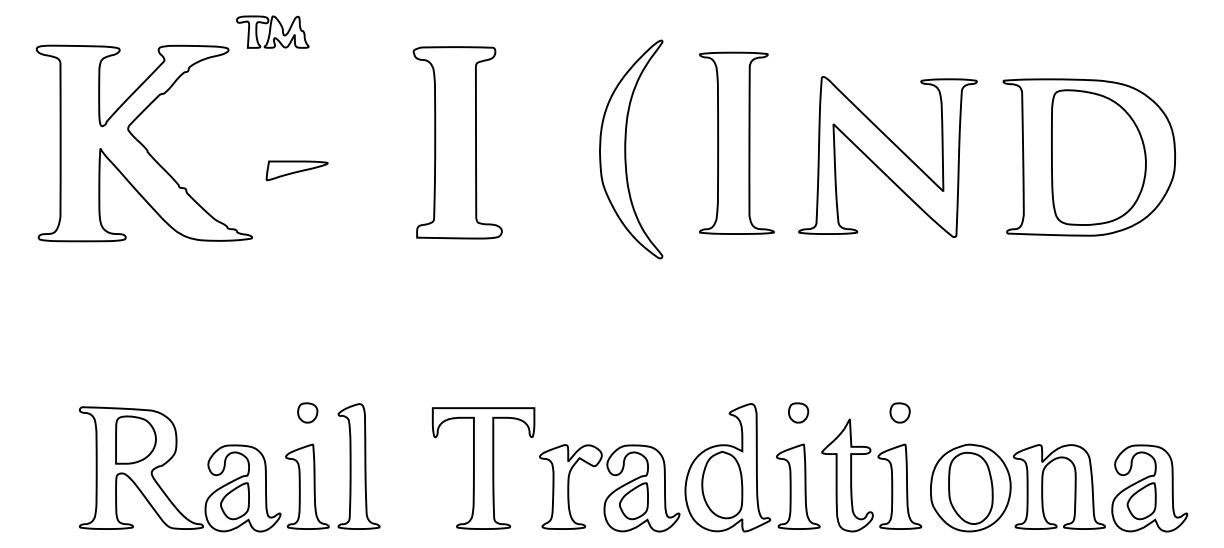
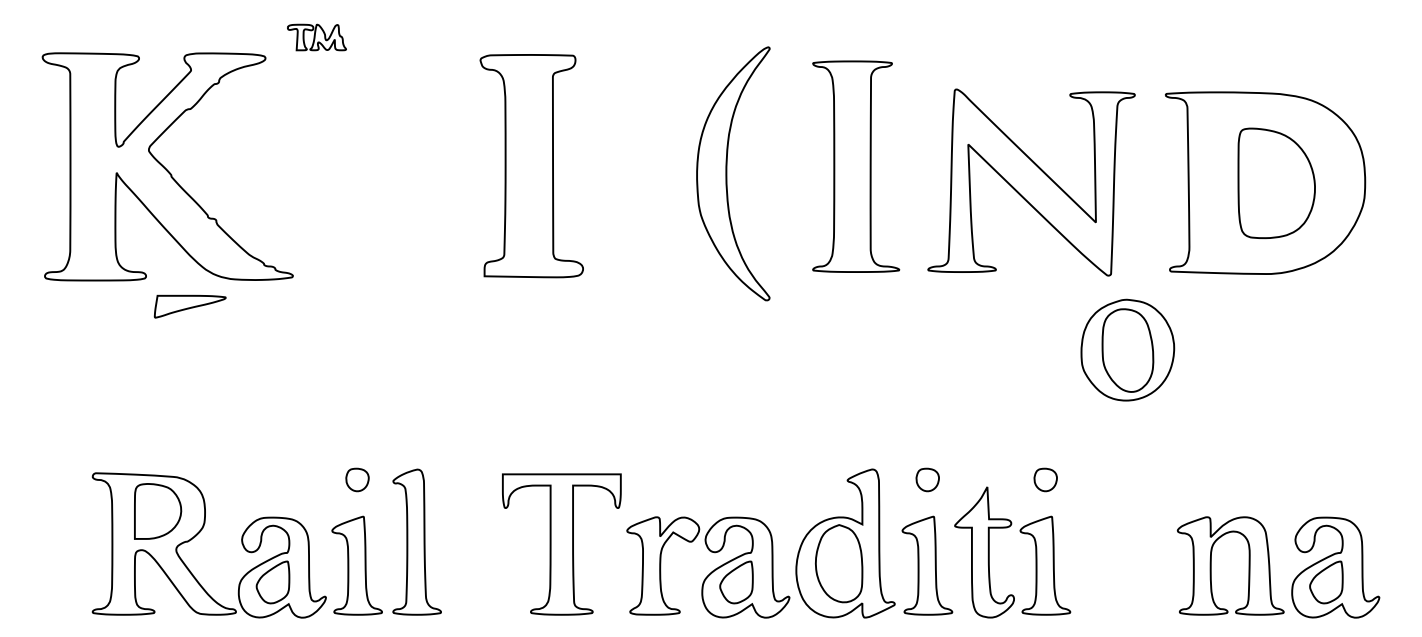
part: (272, 32) -> (316, 37), size x0.7
part: (1098, 157) -> (1276, 183), size x0.7
part: (296, 170) -> (189, 306), moved
part: (970, 487) -> (1127, 349), moved

